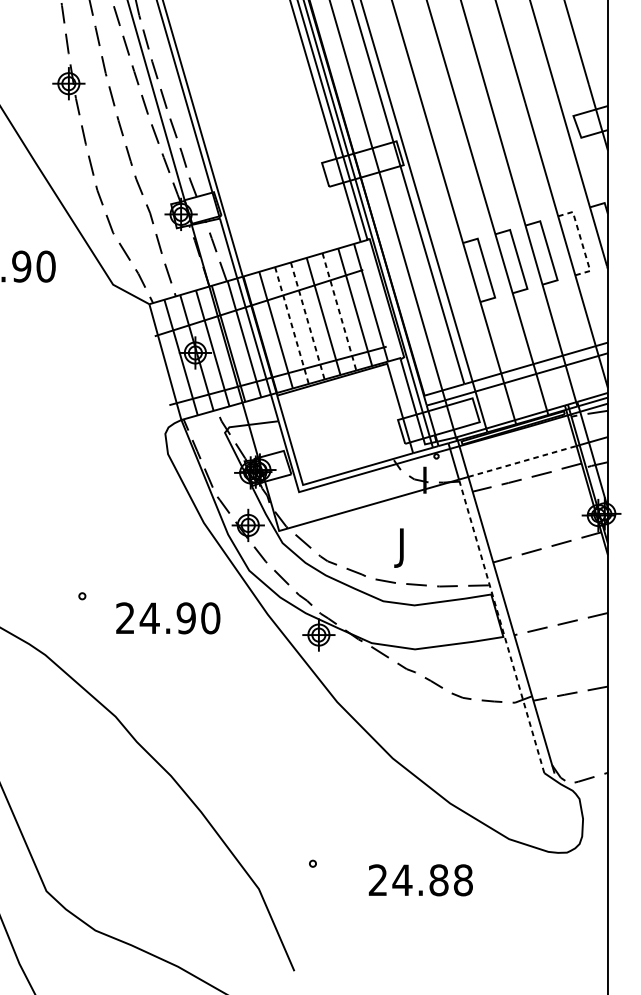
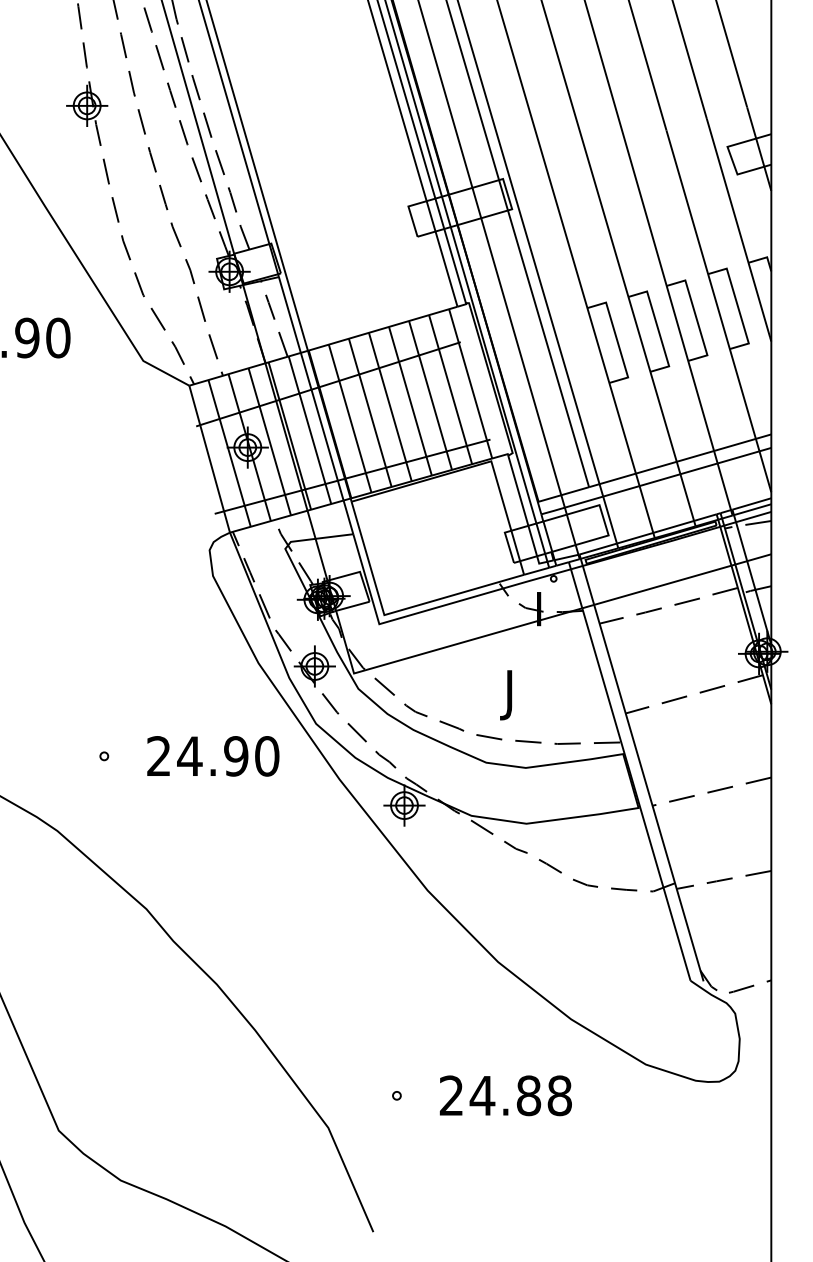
line: (581, 241) -> (737, 306), dashed -> solid
line: (339, 311) -> (430, 395), dashed -> solid
line: (307, 321) -> (390, 407), dashed -> solid
line: (292, 326) -> (370, 413), dashed -> solid
line: (523, 461) -> (663, 585), dashed -> solid
text: (168, 618) -> (213, 756), moved
line: (501, 626) -> (636, 794), dashed -> solid
text: (420, 880) -> (505, 1095), moved

